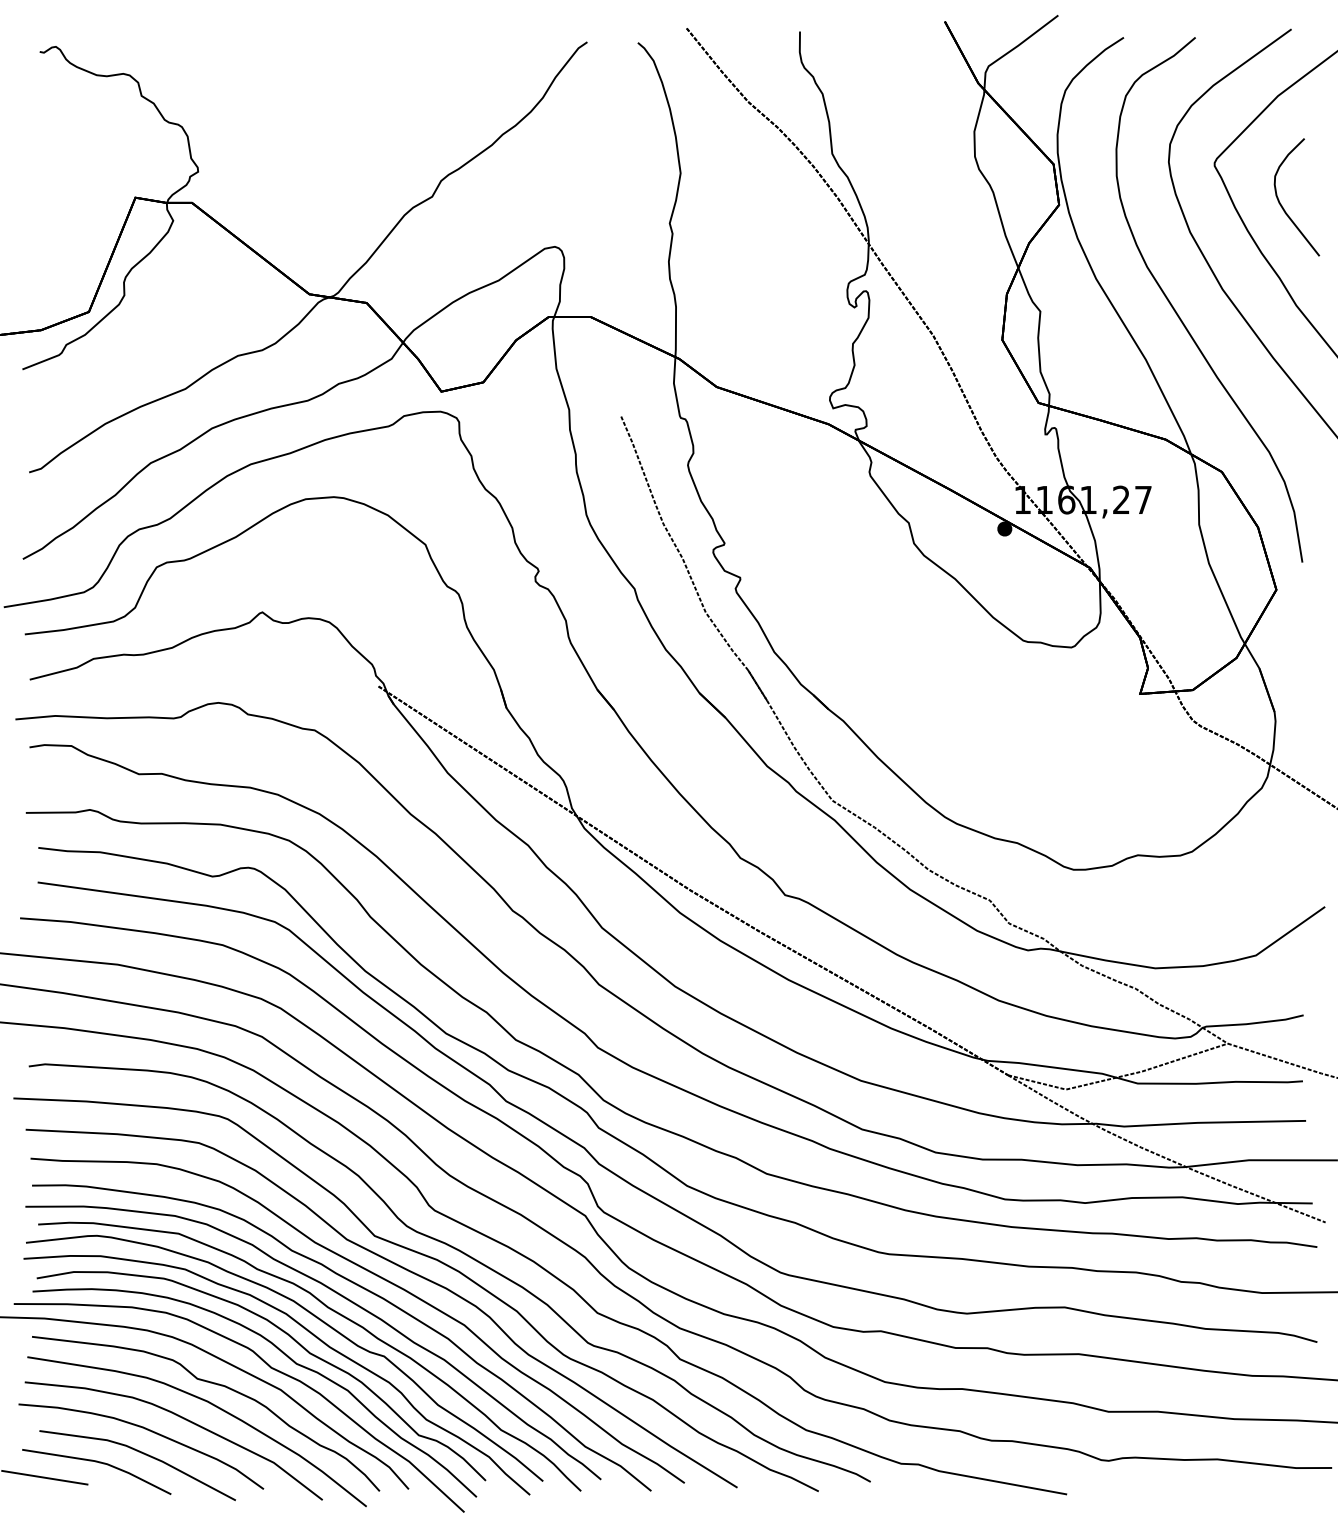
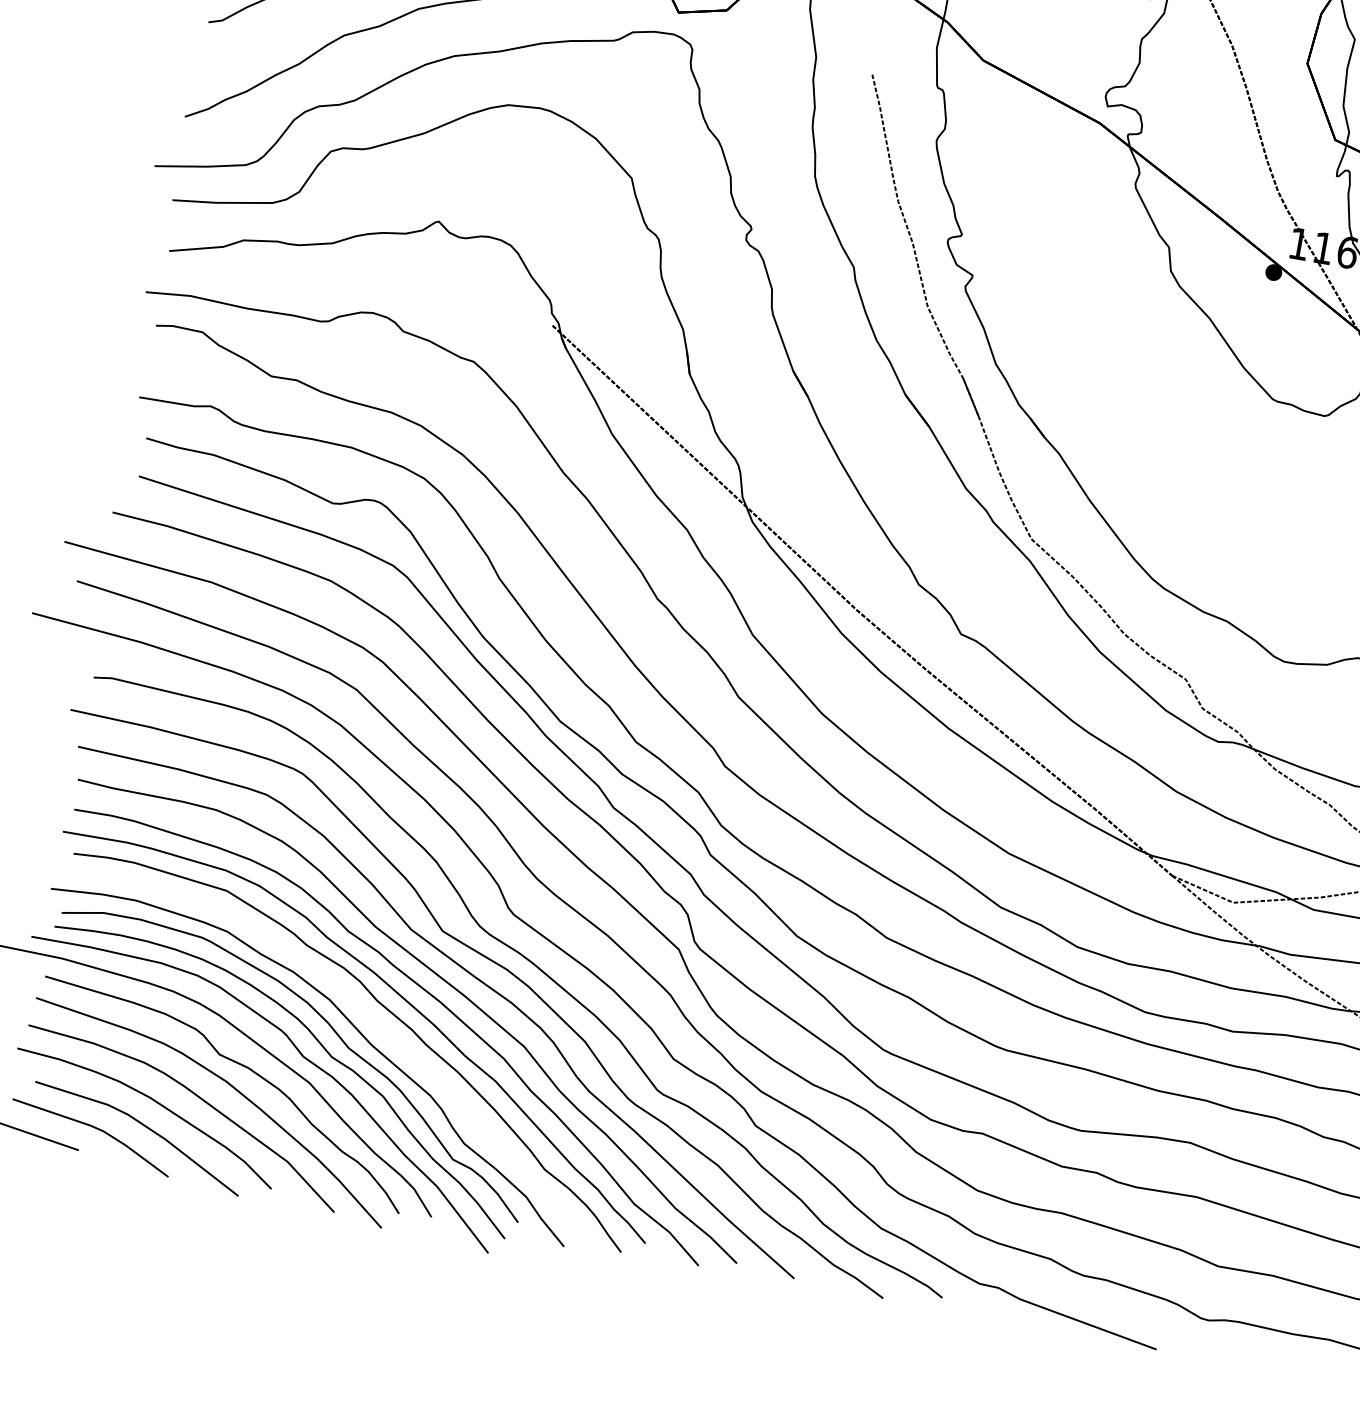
part: (313, 1316) -> (359, 1008), removed

